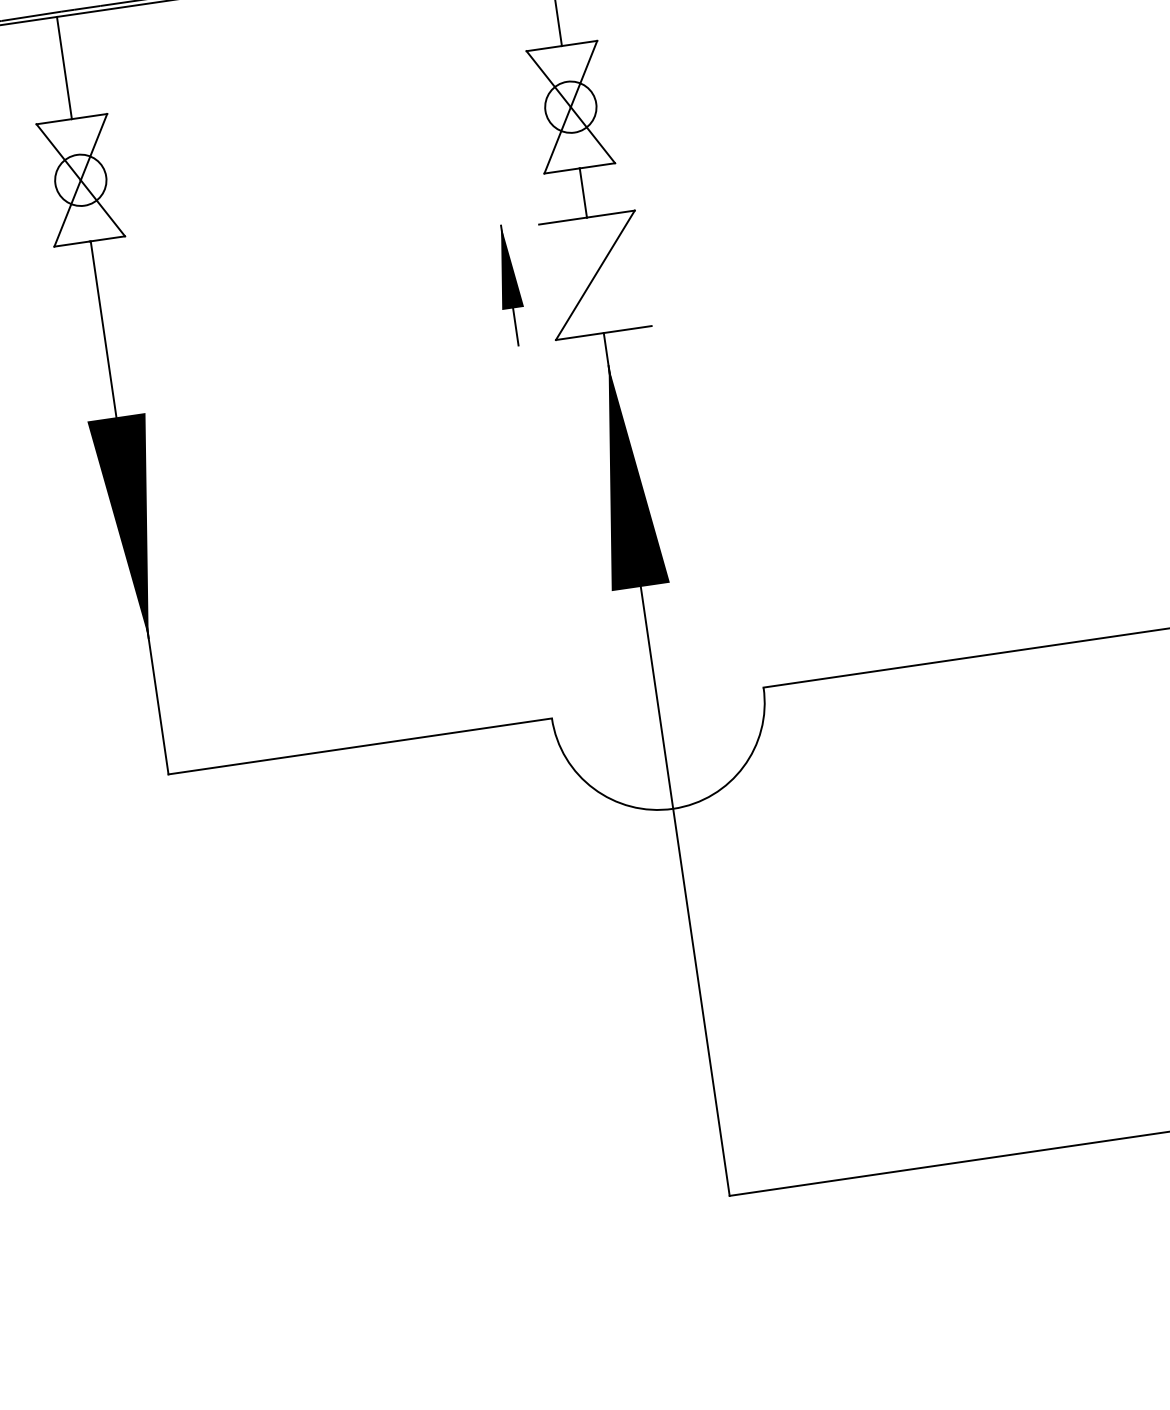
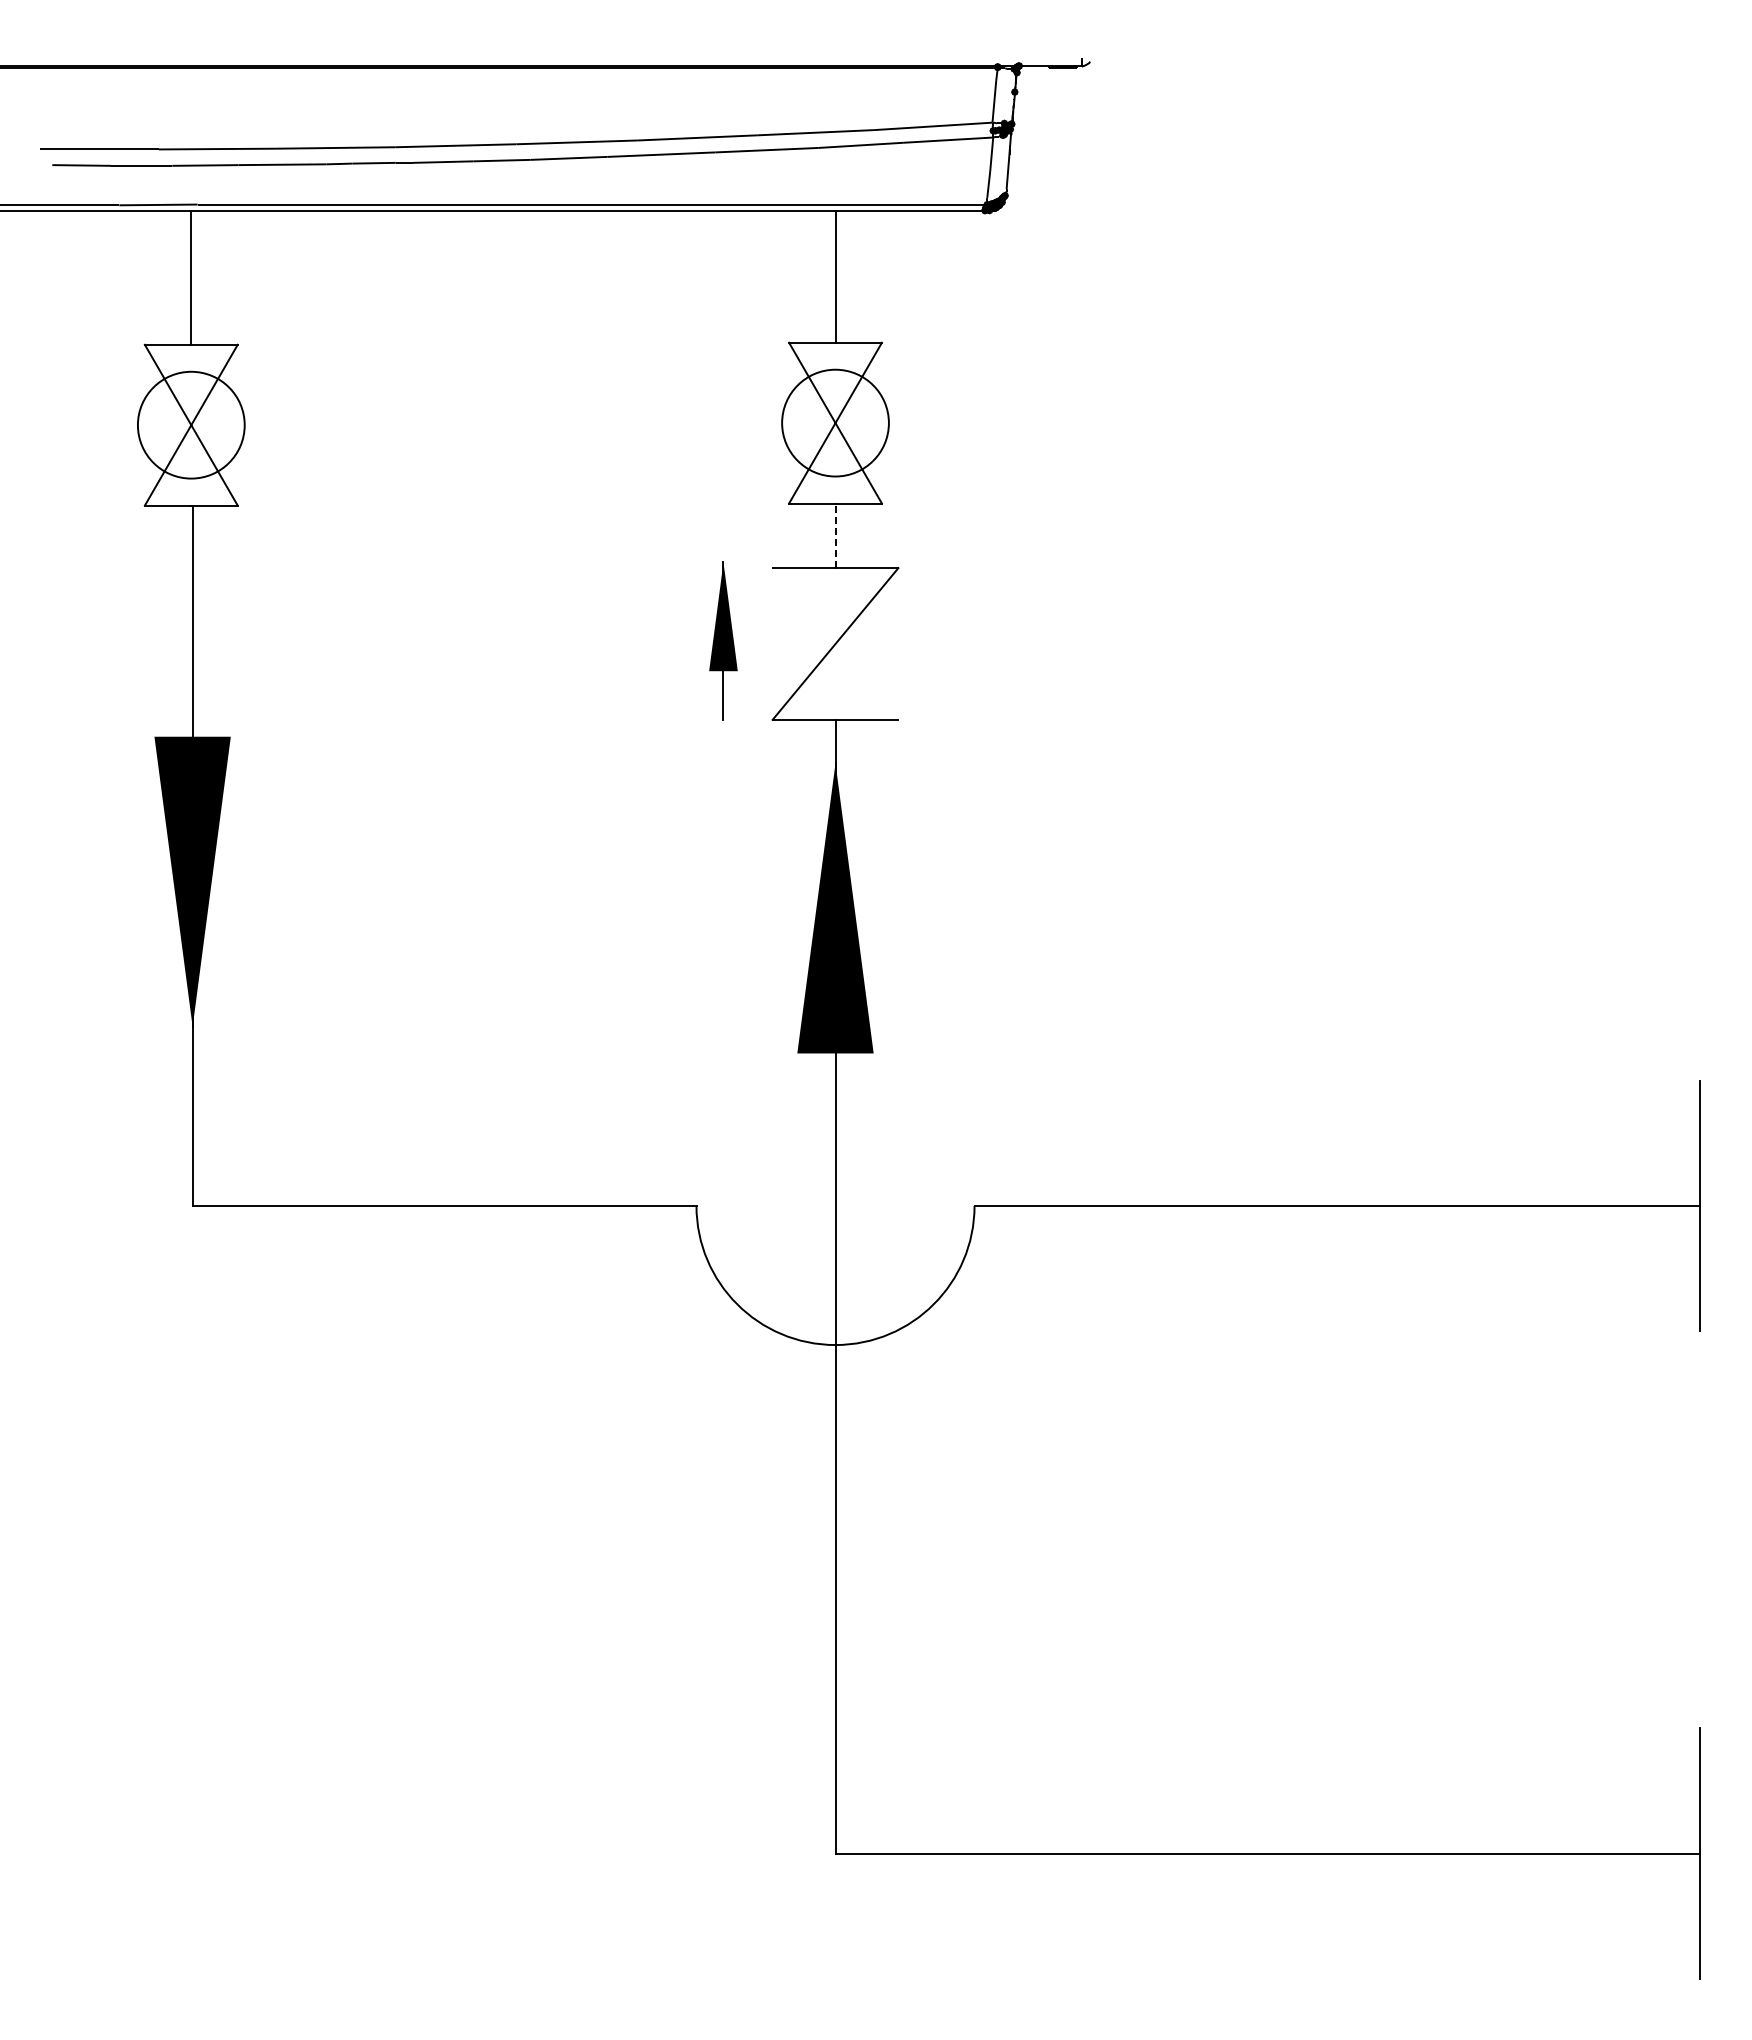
circle: (570, 106) -> (835, 422), size x1.6
circle: (80, 179) -> (190, 424), size x1.6
line: (583, 192) -> (835, 535), solid -> dashed

